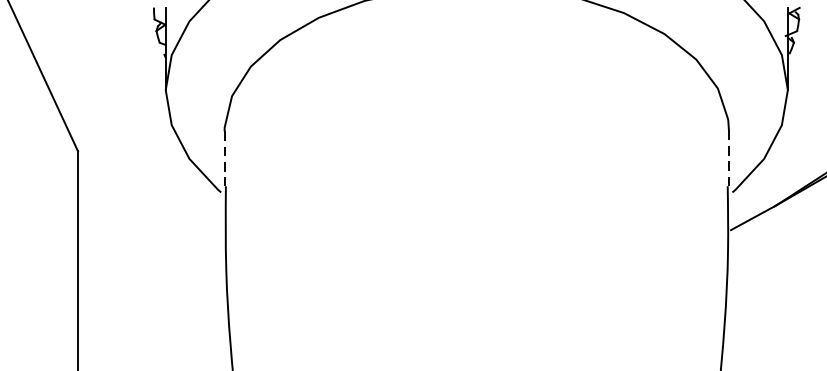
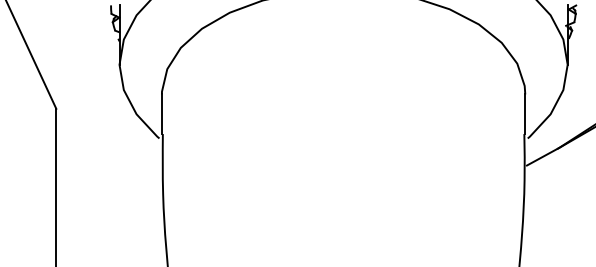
line: (224, 159) -> (161, 114), dashed -> solid
line: (729, 159) -> (525, 114), dashed -> solid

